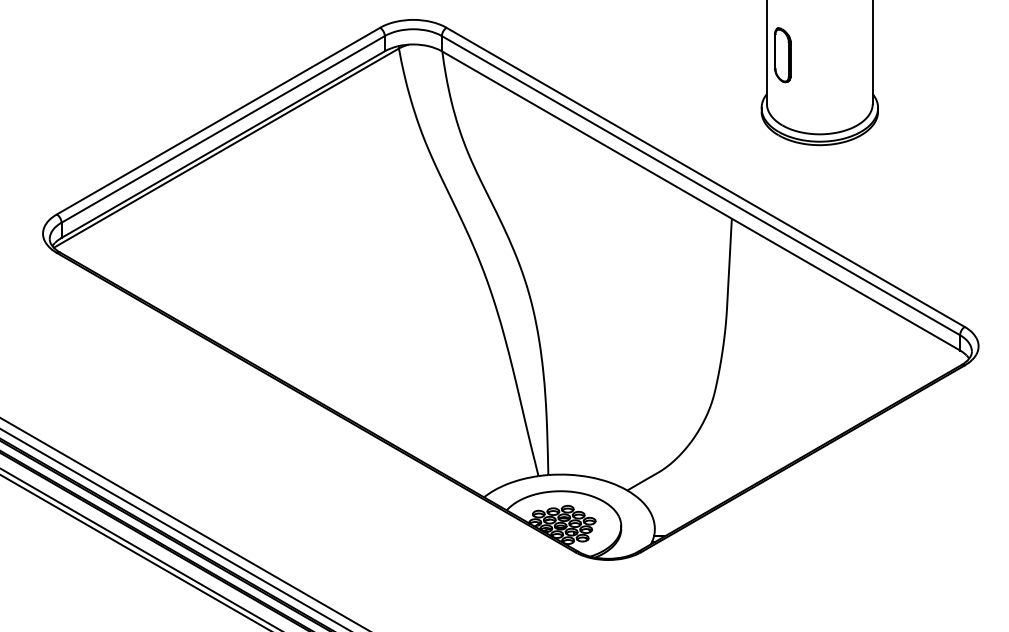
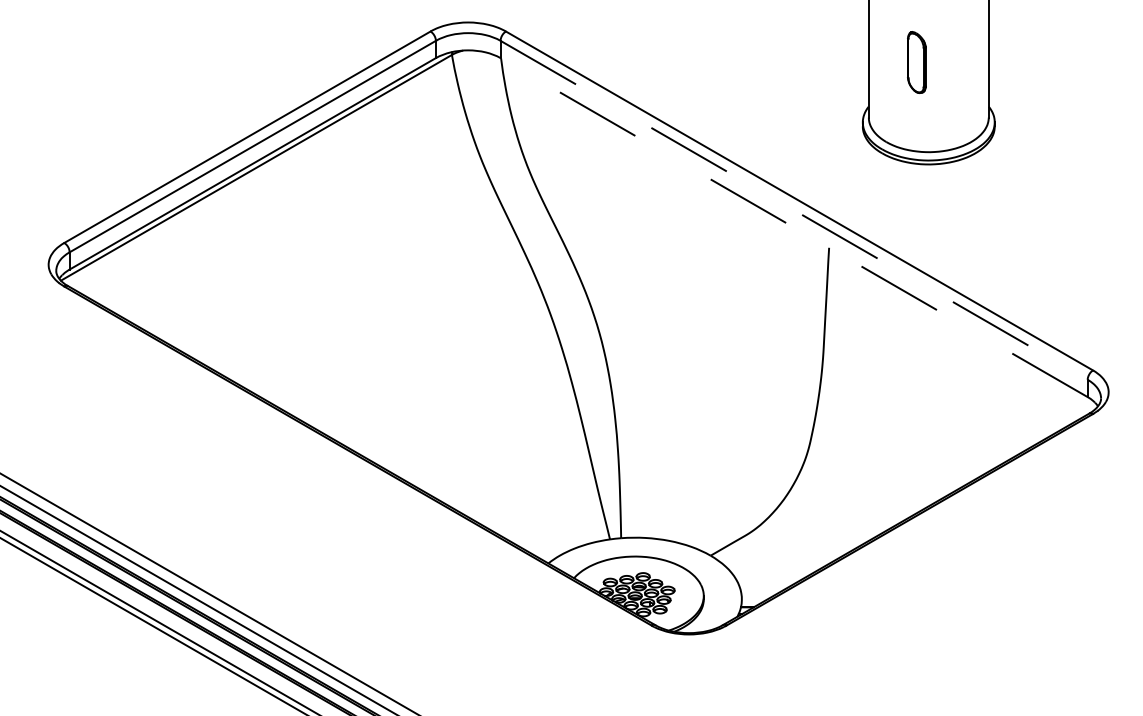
part: (782, 55) -> (916, 62), moved
line: (701, 185) -> (794, 210), solid -> dashed
line: (701, 200) -> (794, 227), solid -> dashed

